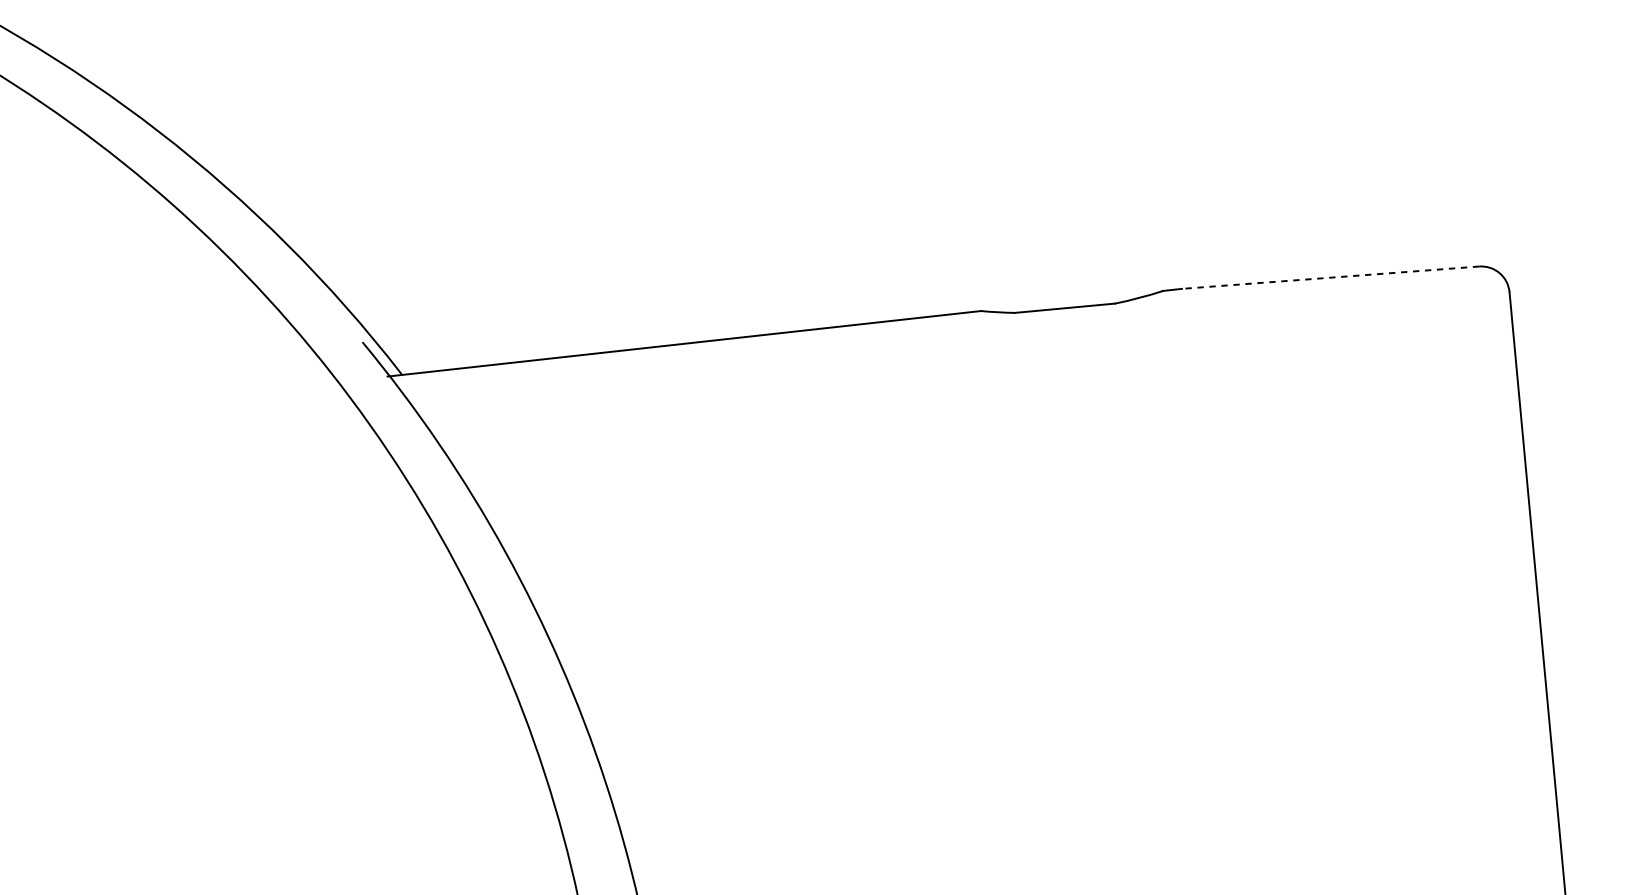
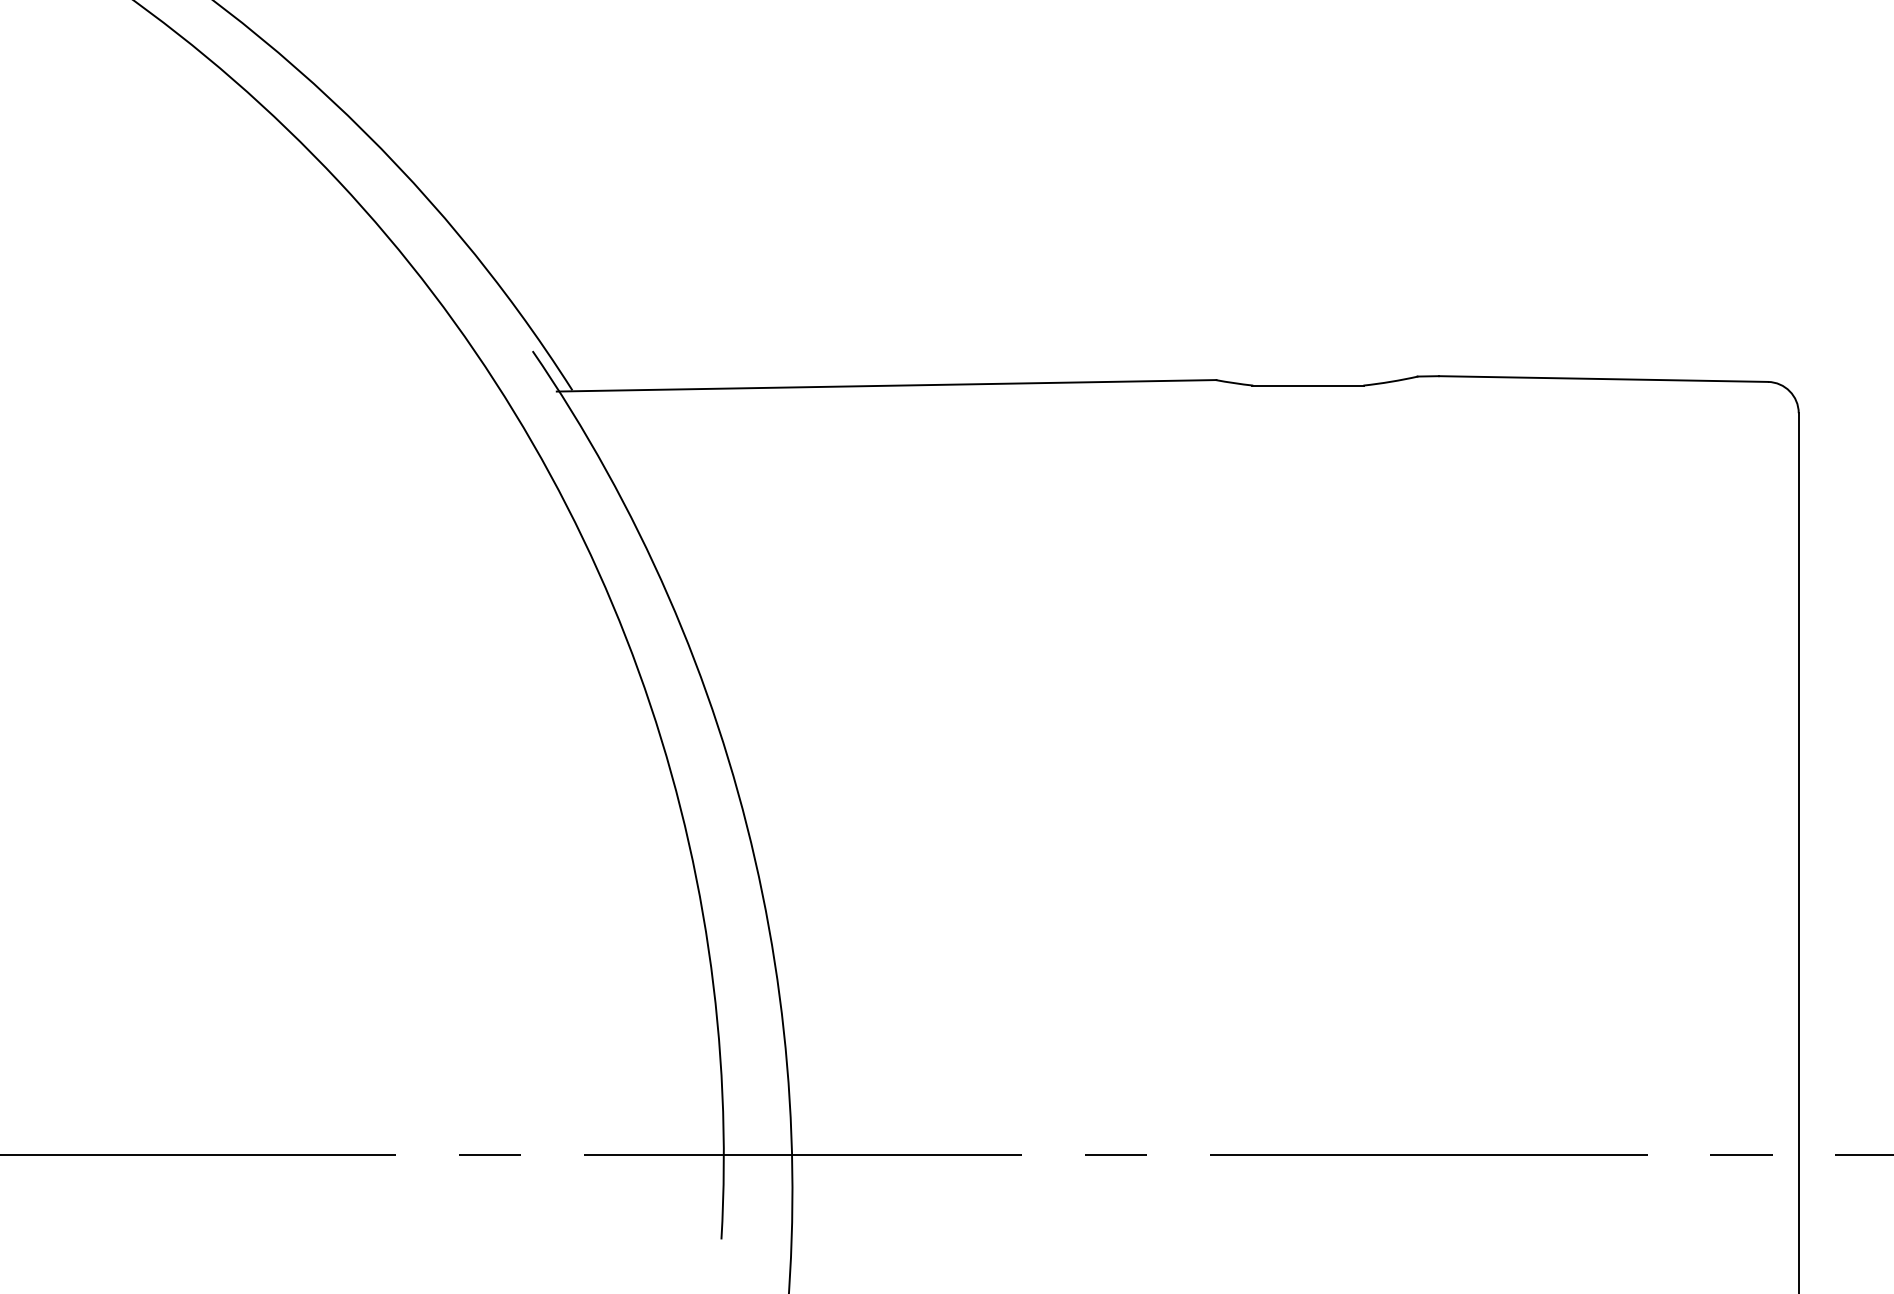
line: (1330, 278) -> (1603, 379), dashed -> solid

